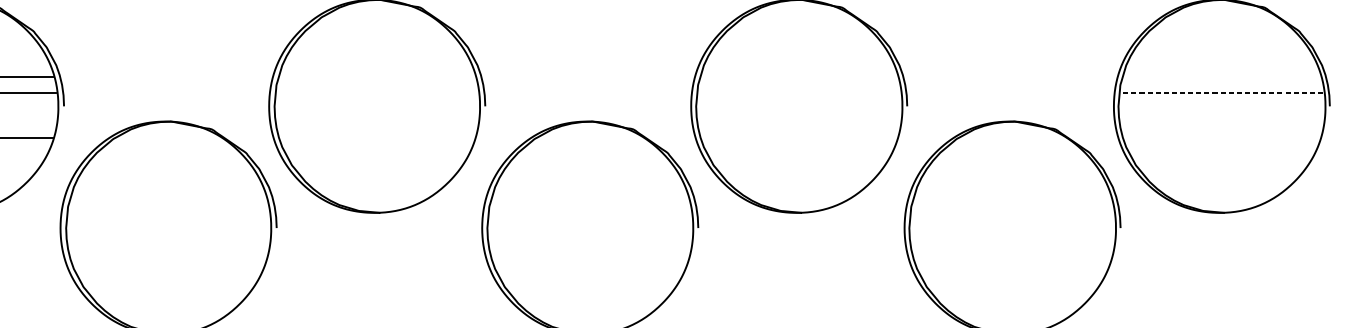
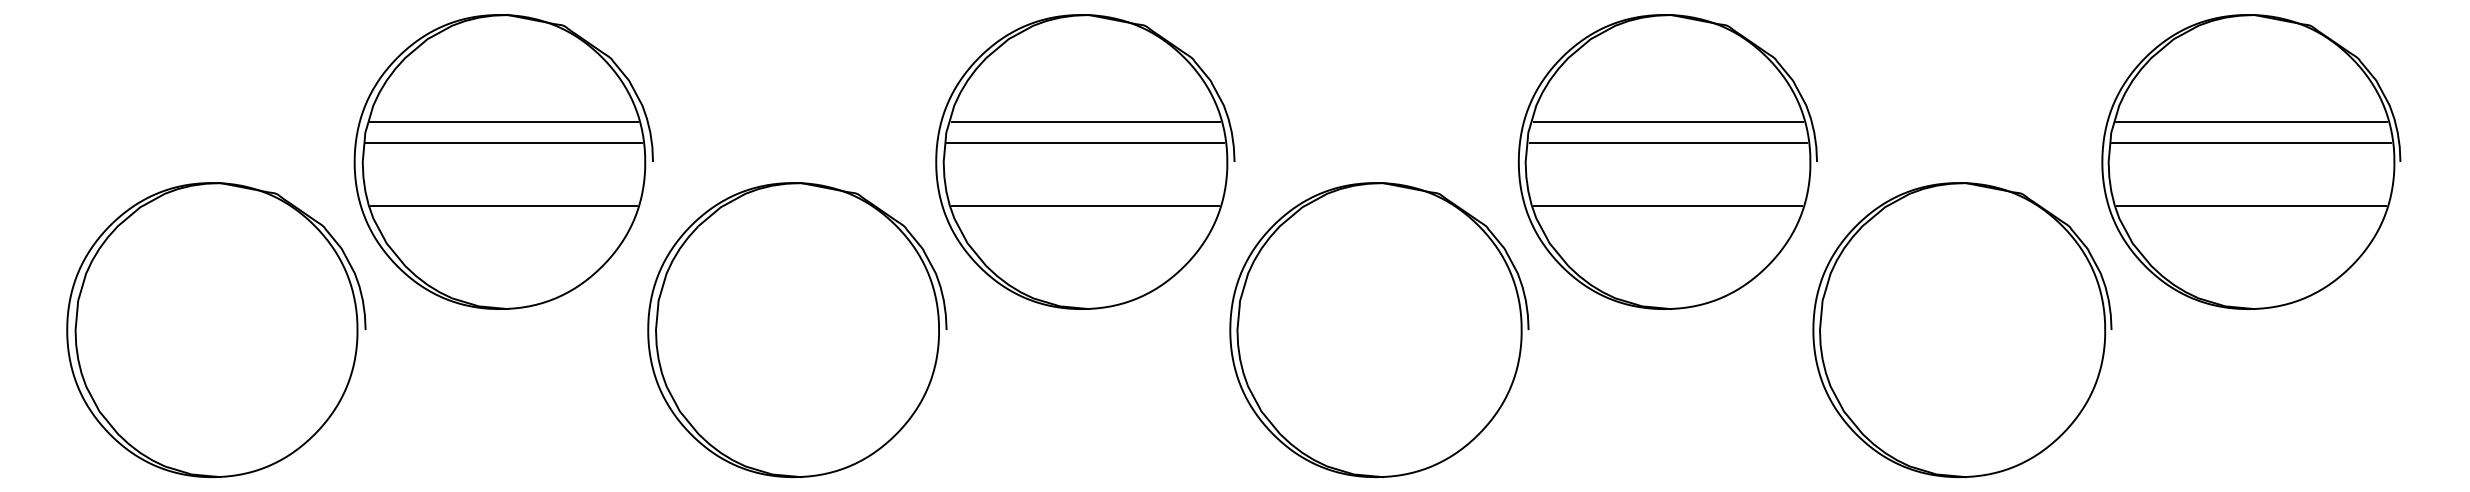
line: (377, 77) -> (1085, 122), added
line: (799, 77) -> (1668, 122), added
line: (1221, 77) -> (2251, 122), added
line: (377, 92) -> (1085, 143), added
line: (799, 92) -> (1668, 143), added
line: (1221, 92) -> (2251, 143), dashed -> solid
line: (377, 138) -> (1085, 206), added
line: (799, 138) -> (1668, 206), added
line: (1221, 138) -> (2251, 206), added

